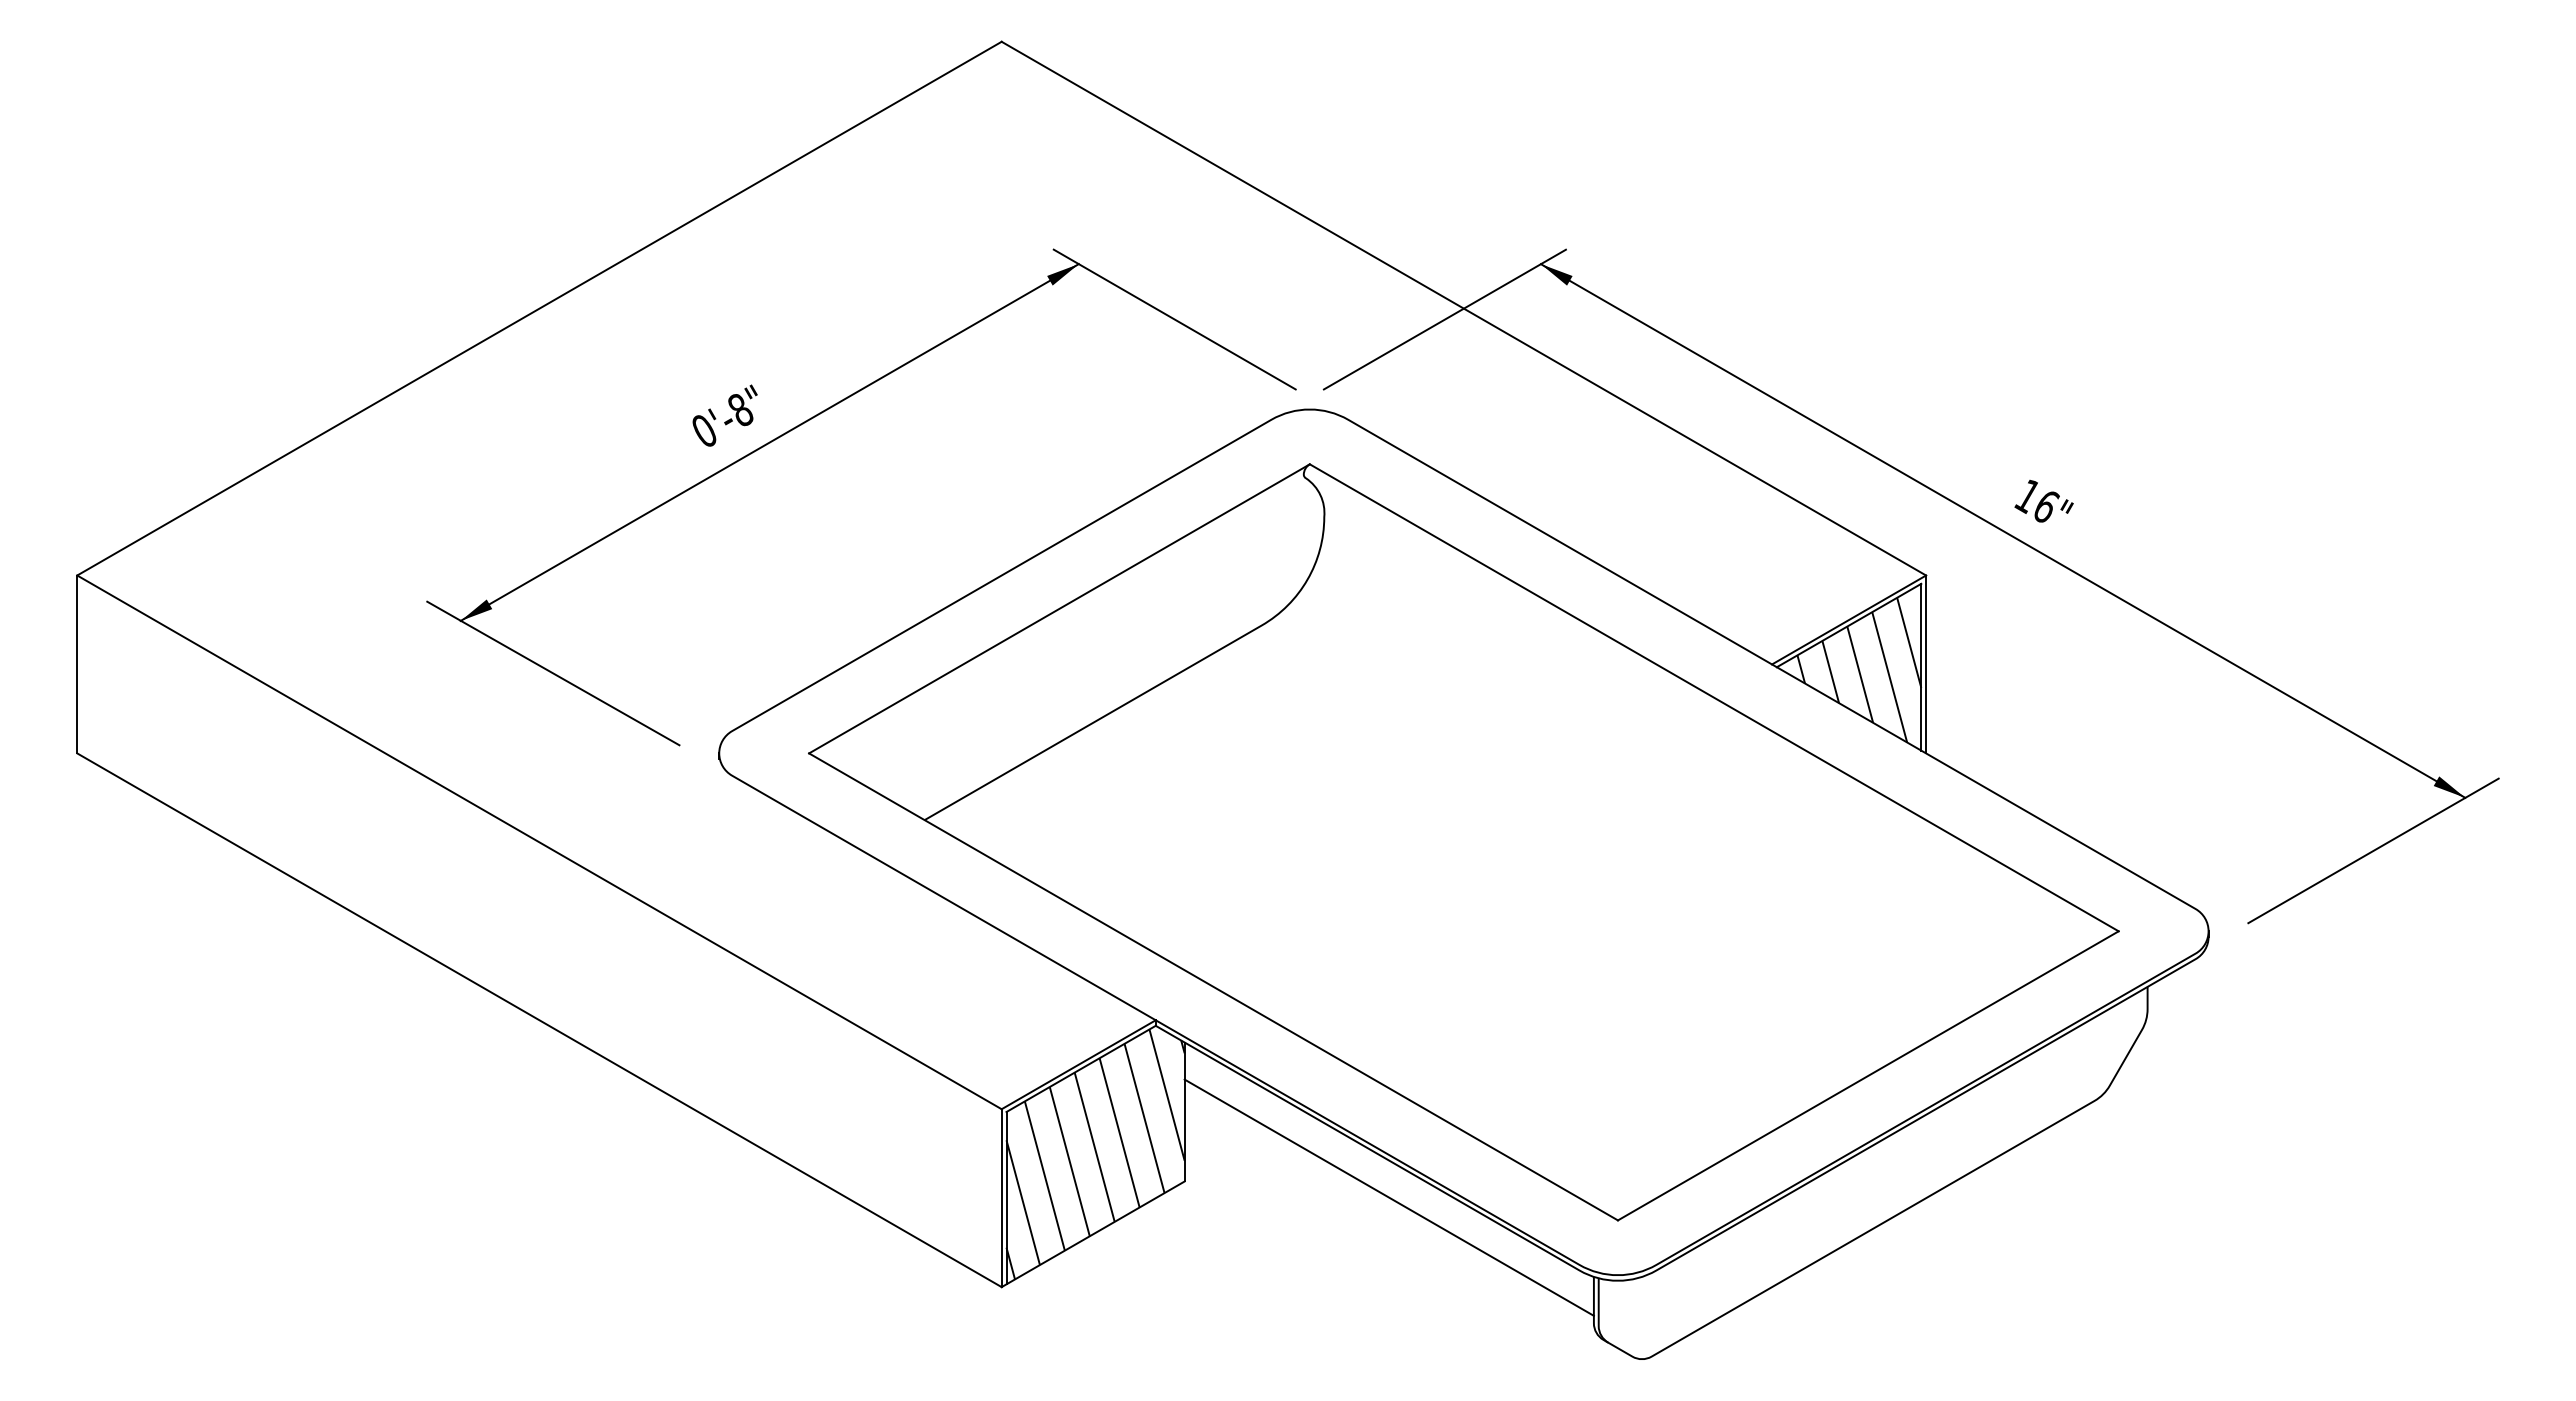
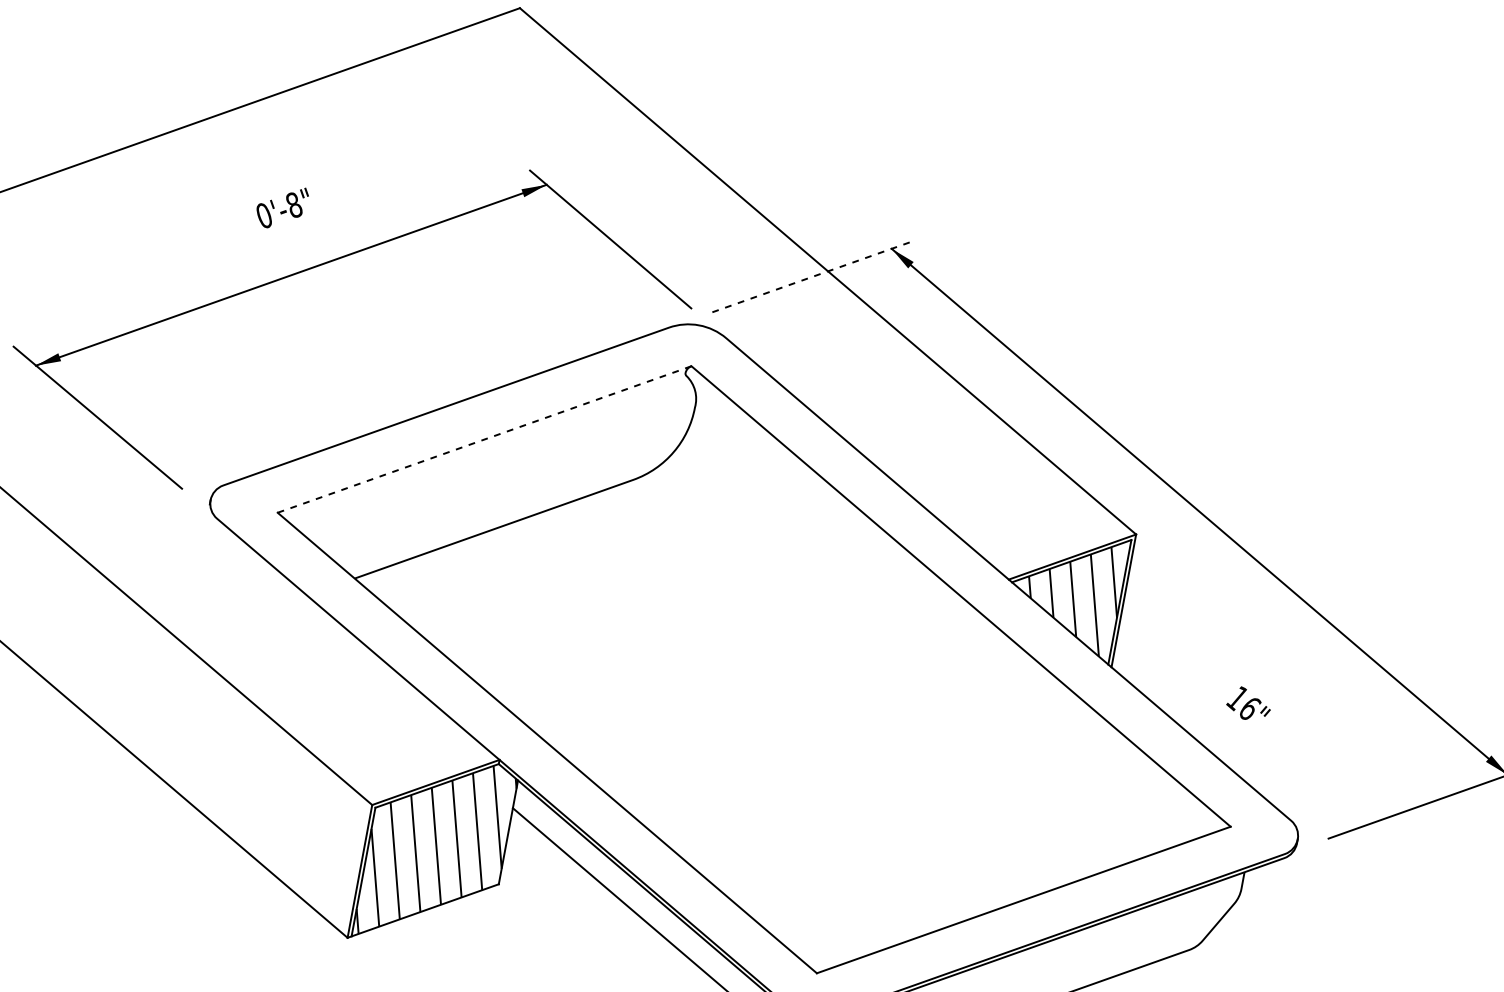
line: (1444, 319) -> (812, 276), solid -> dashed
text: (724, 415) -> (281, 206), moved
text: (2043, 500) -> (1248, 703), moved
line: (1059, 609) -> (484, 439), solid -> dashed

